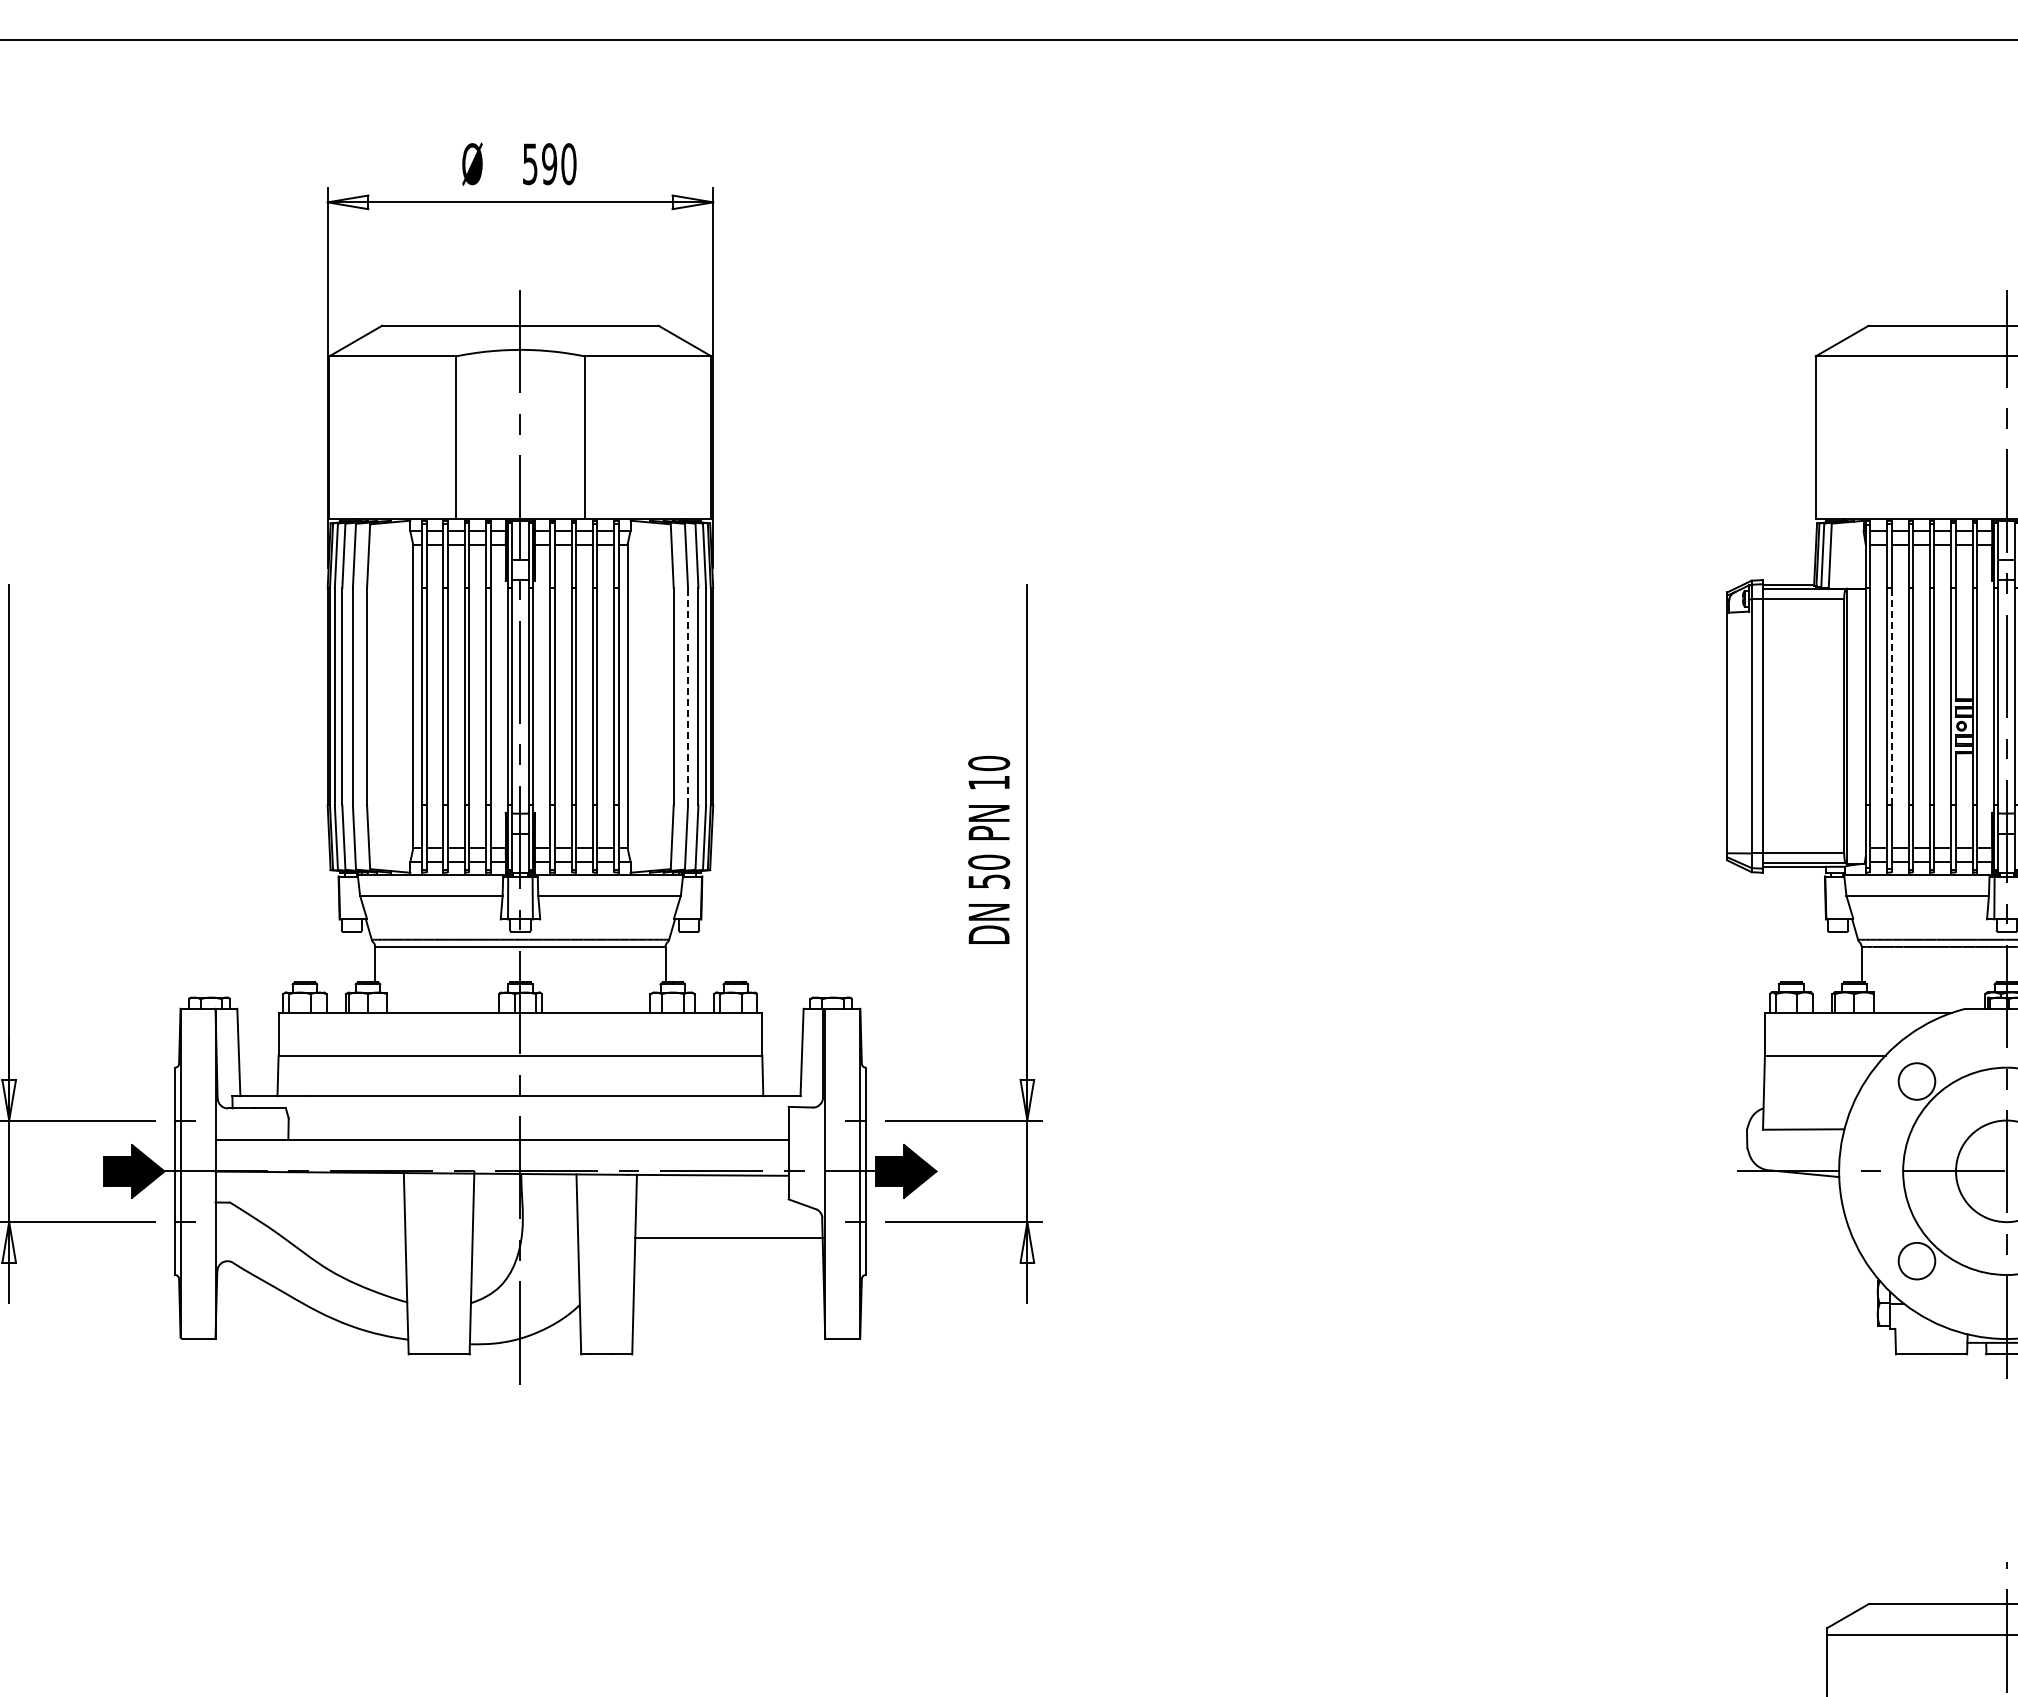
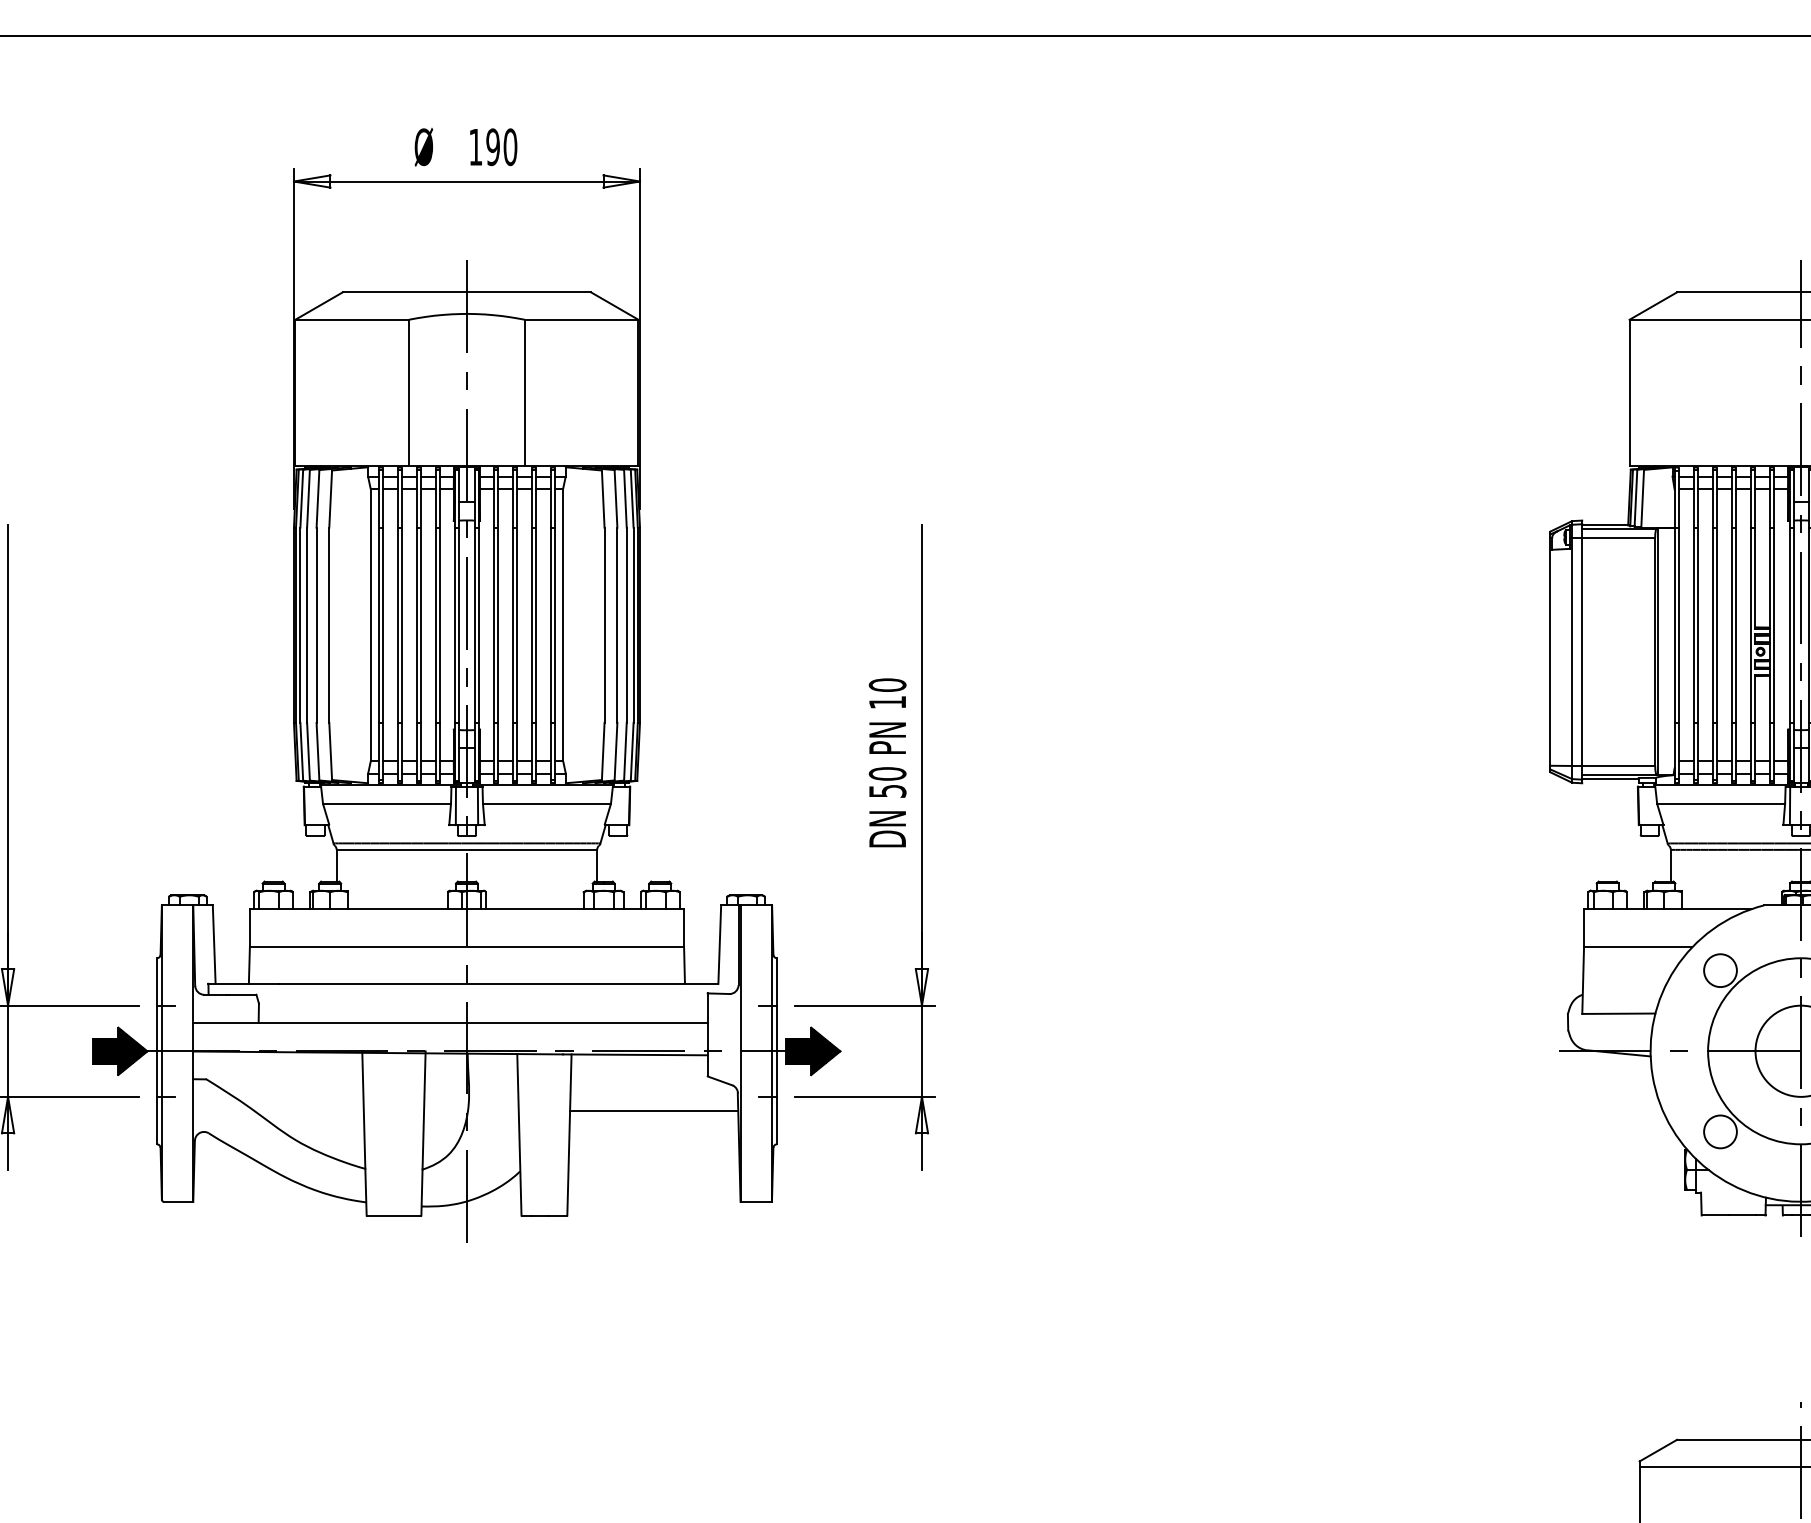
text: (530, 164) -> (475, 147), 590 -> 190
line: (688, 696) -> (617, 625), dashed -> solid
line: (1891, 696) -> (1697, 625), dashed -> solid

